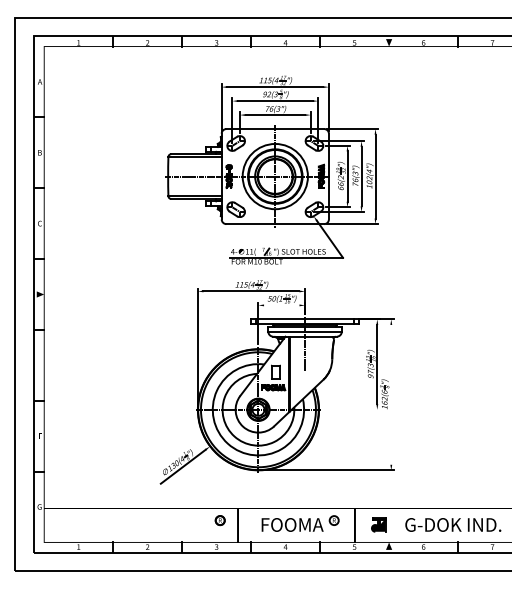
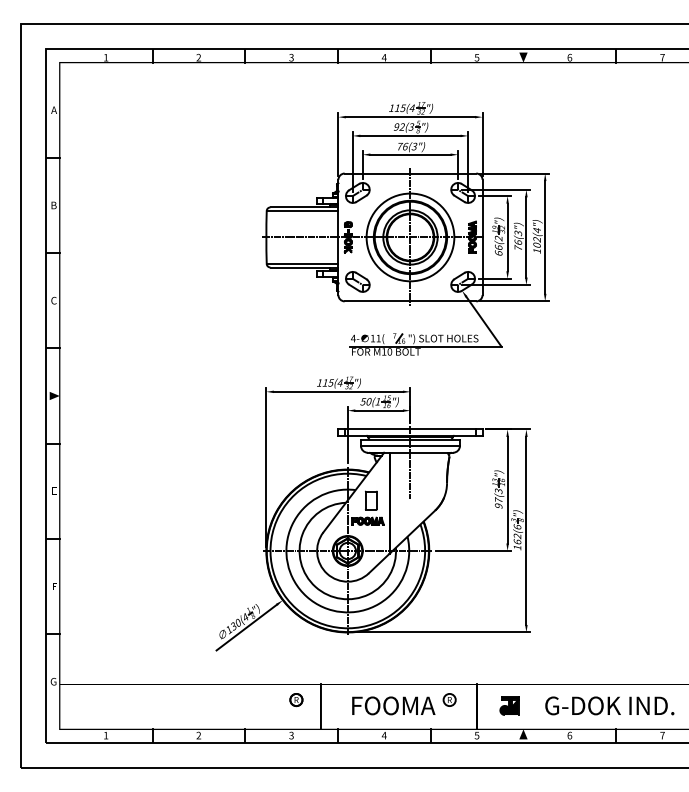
part: (271, 169) -> (405, 228), moved
line: (281, 305) -> (378, 410), added
line: (391, 394) -> (526, 530), added
line: (351, 410) -> (473, 551), added

